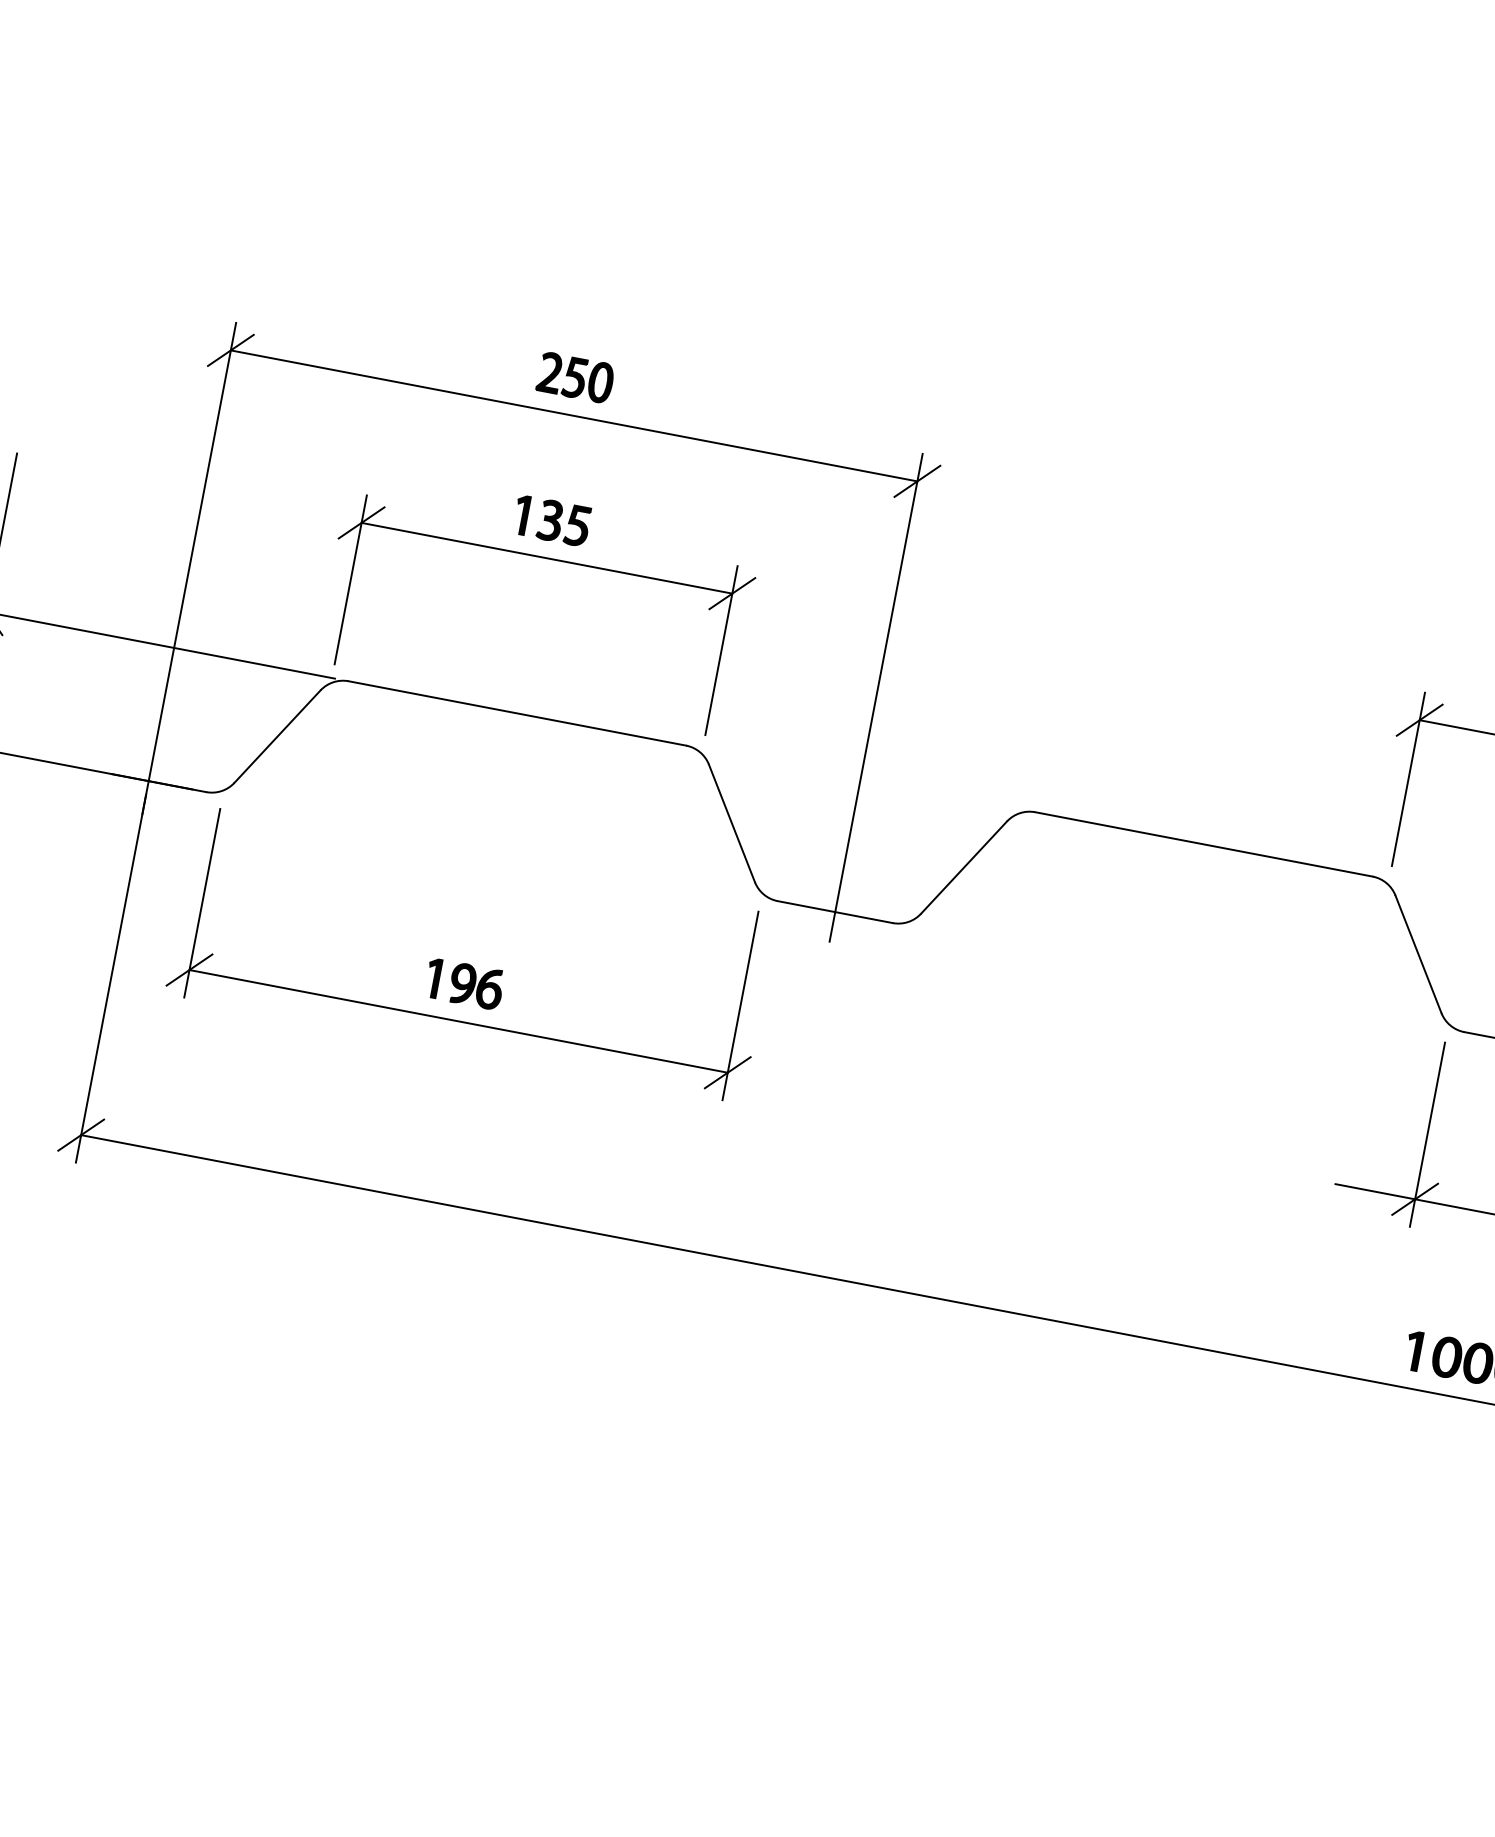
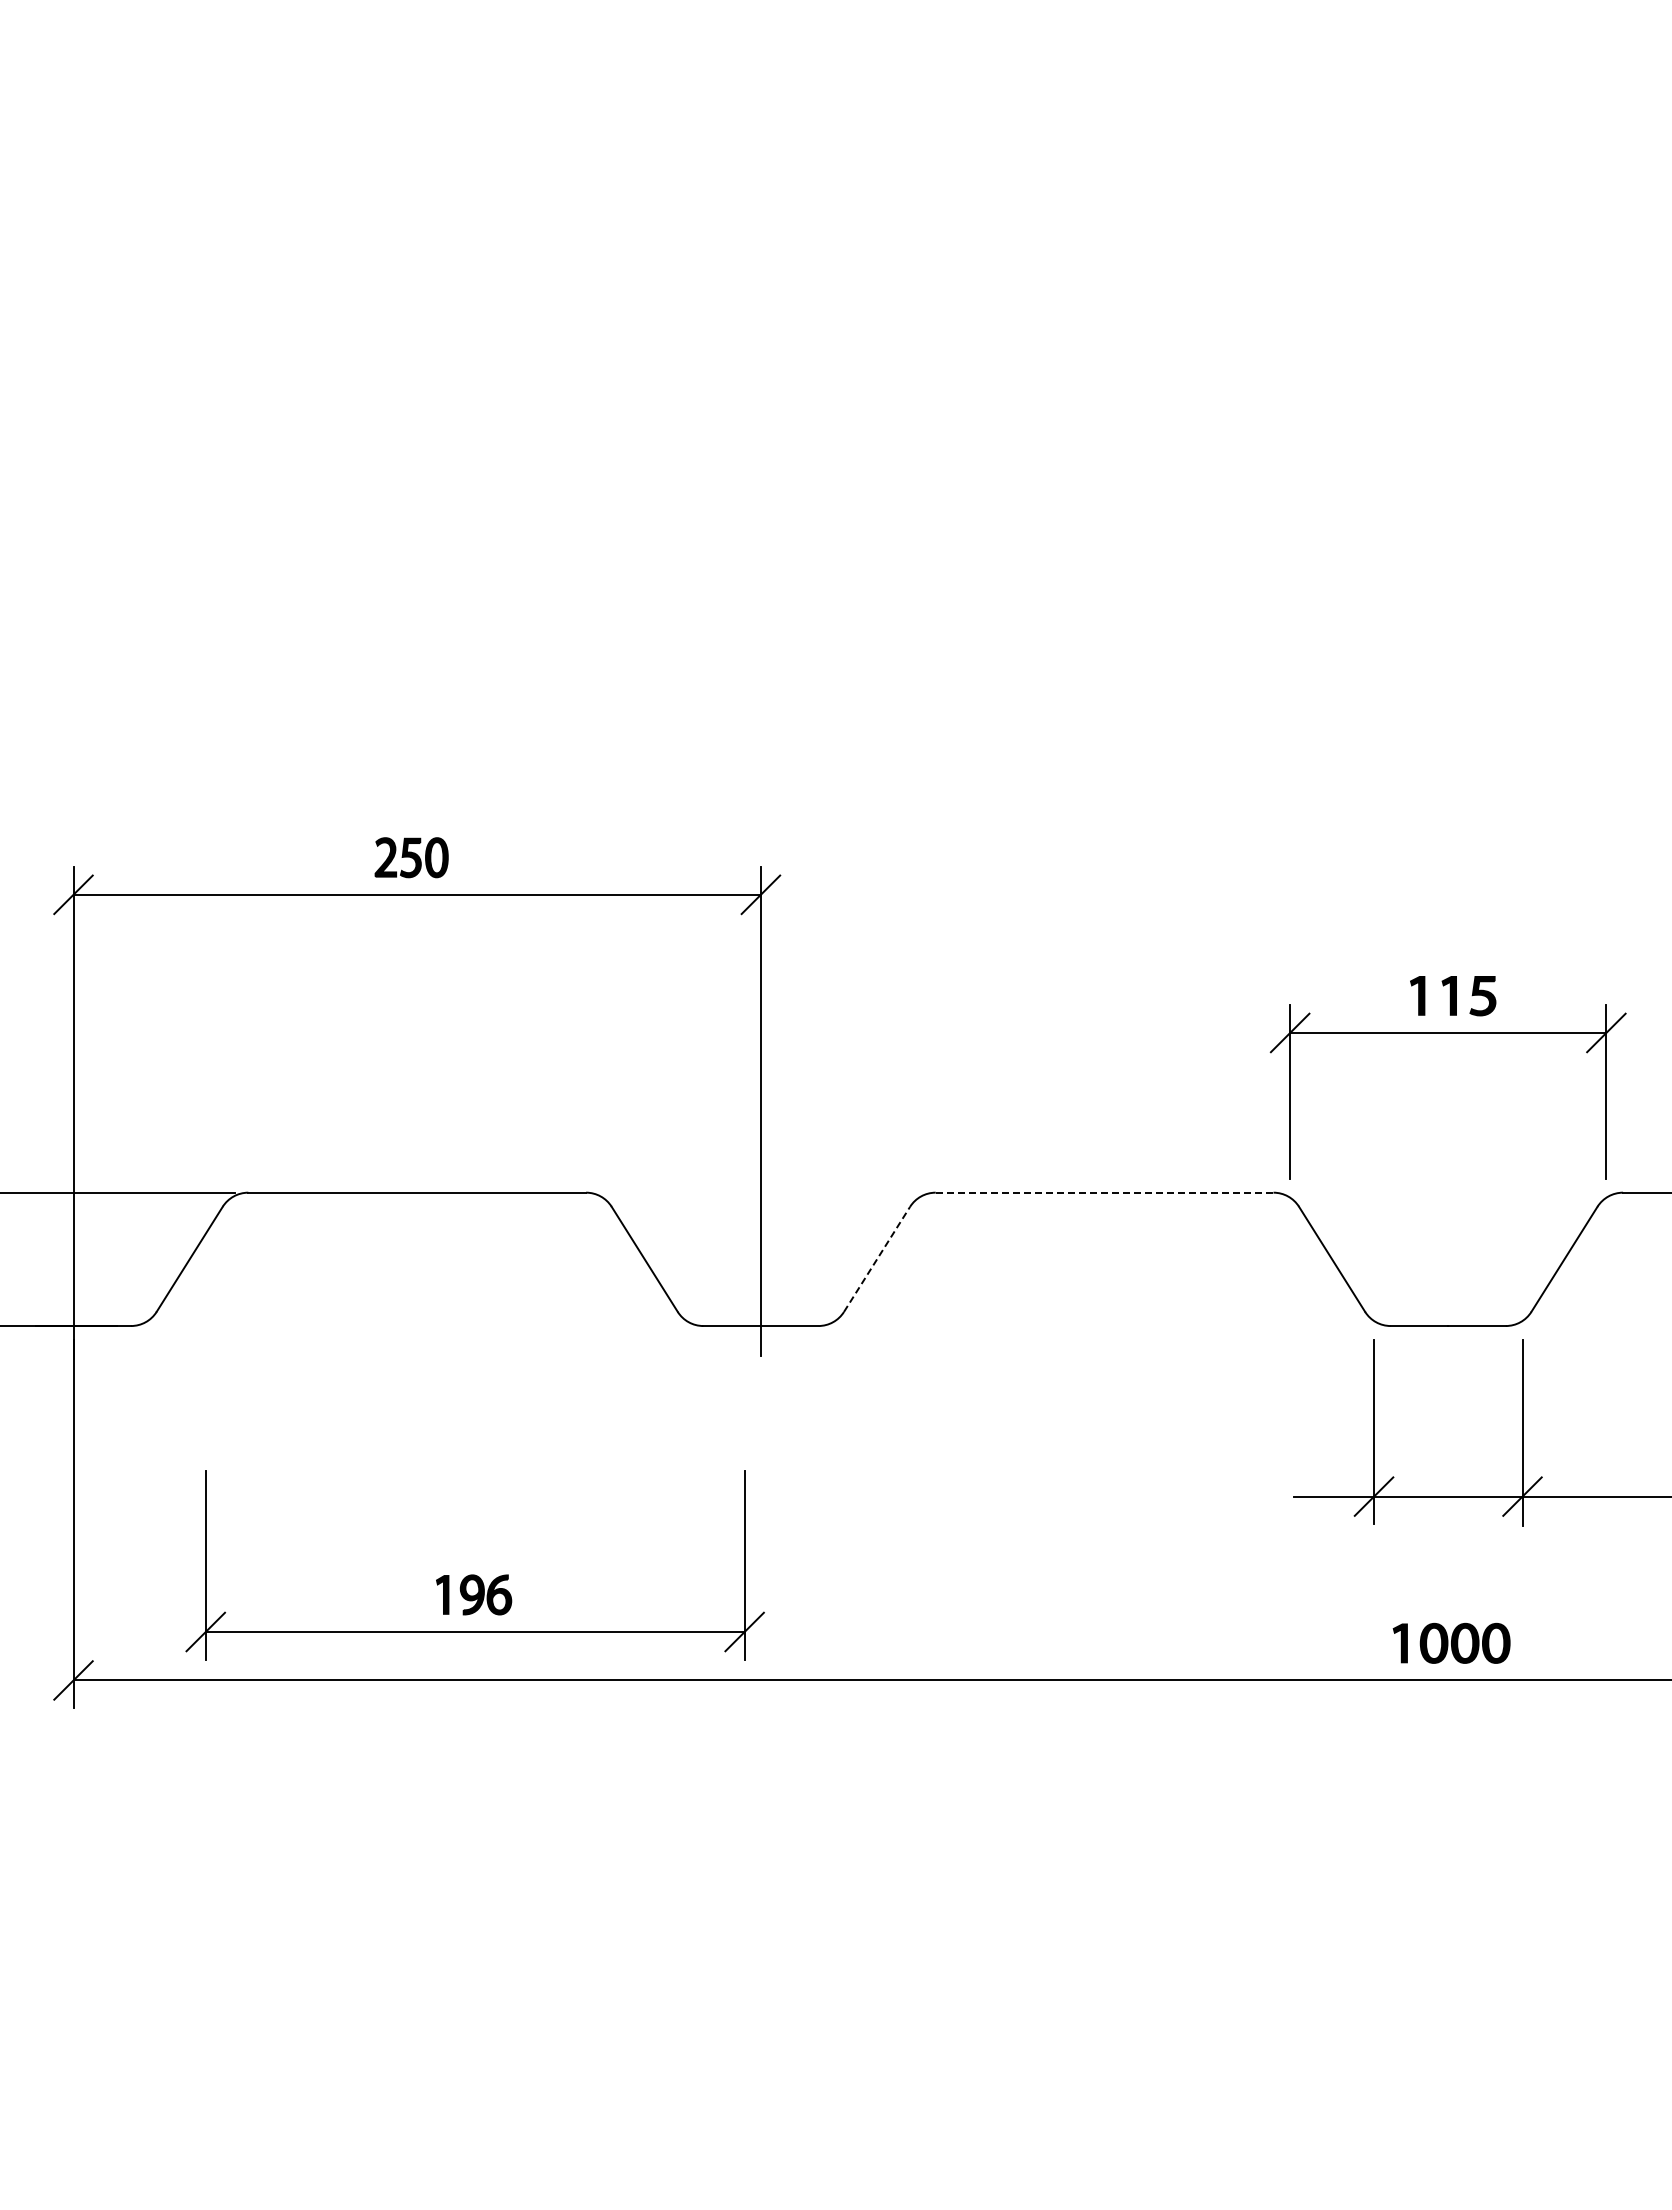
part: (547, 558) -> (417, 1037), removed
line: (1203, 844) -> (1104, 1192), solid -> dashed
line: (964, 866) -> (877, 1258), solid -> dashed
part: (468, 963) -> (474, 1574), moved

